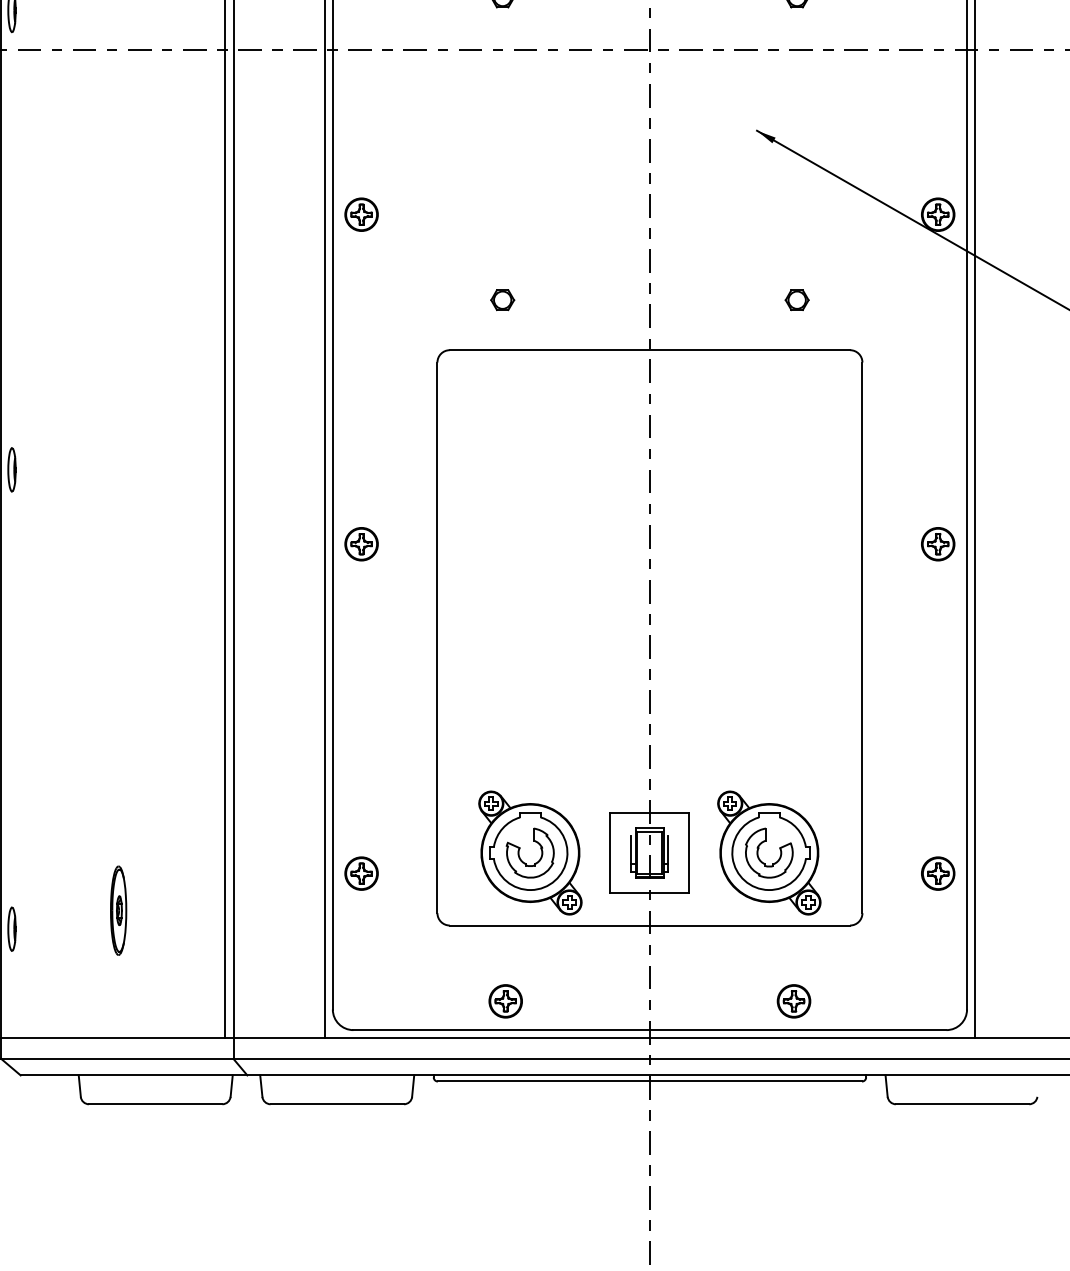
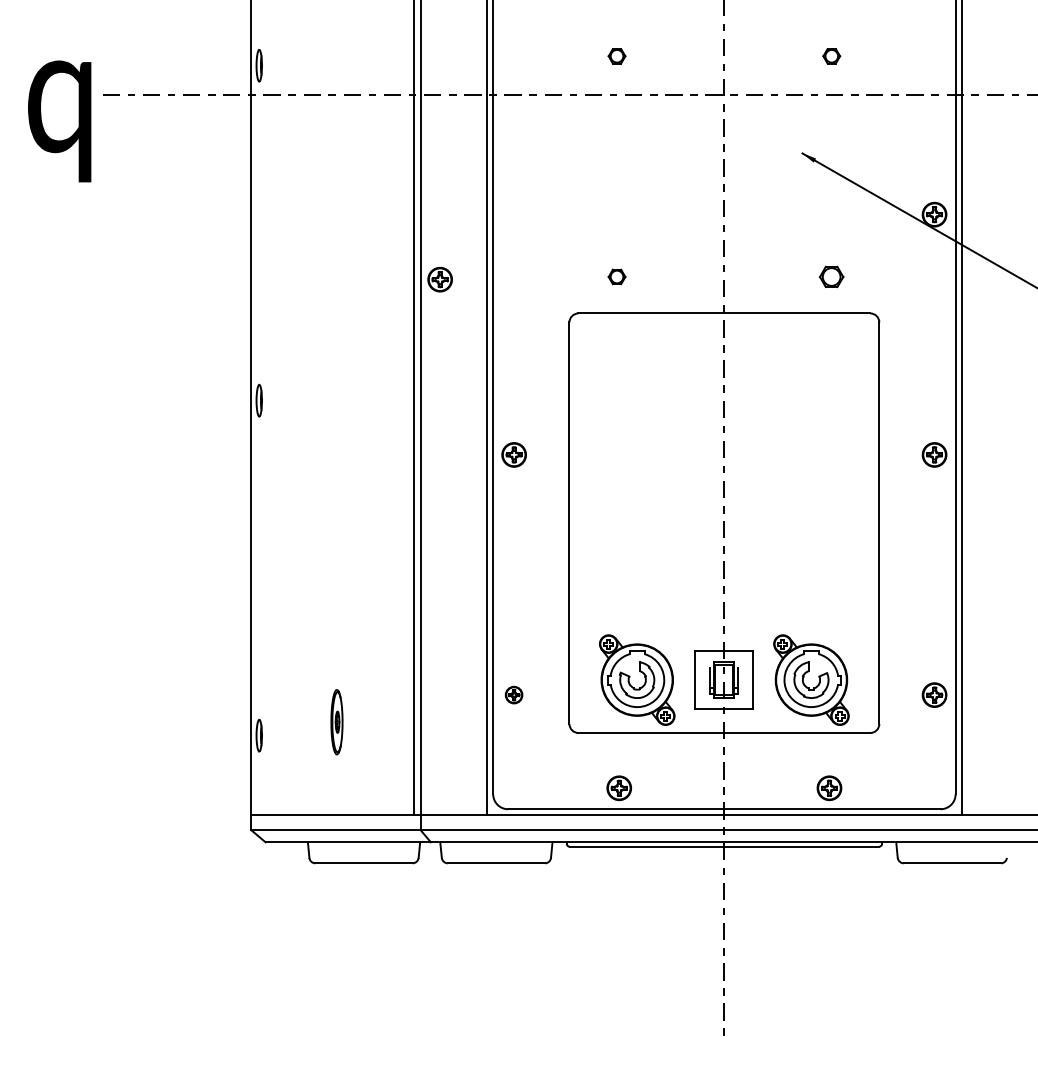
part: (360, 214) -> (439, 279), moved
part: (796, 299) -> (831, 276), size x1.4
part: (360, 872) -> (513, 694), size x0.7

